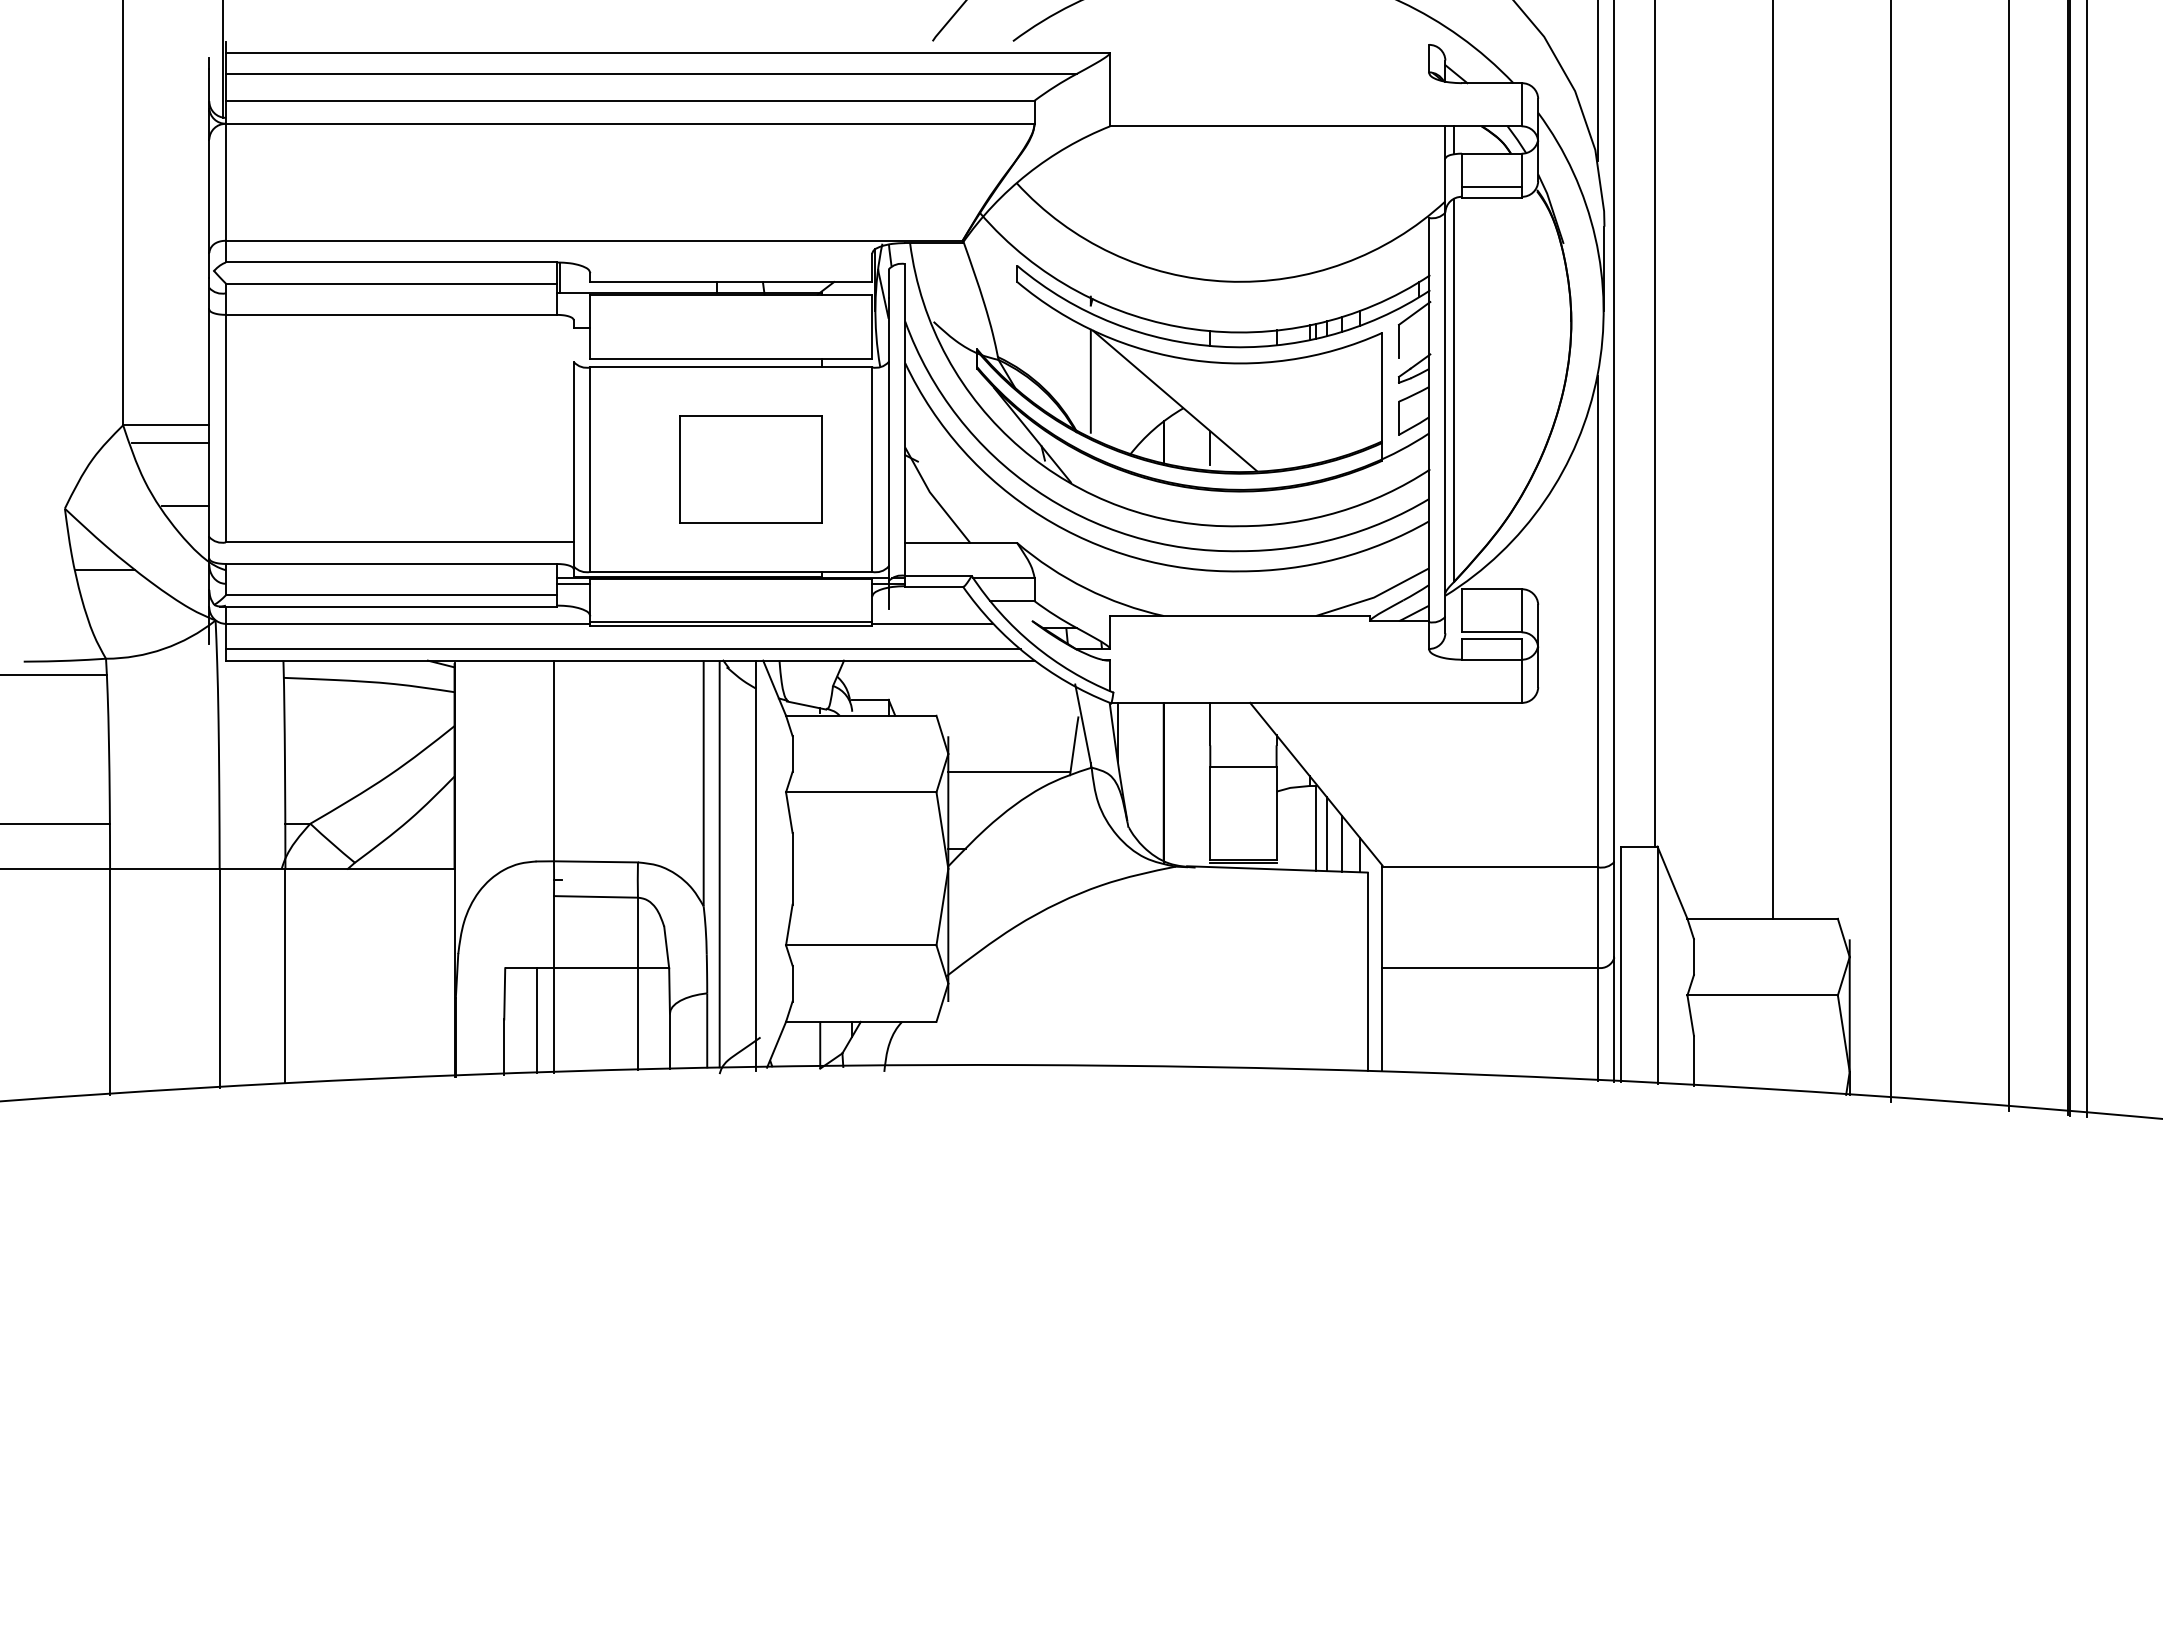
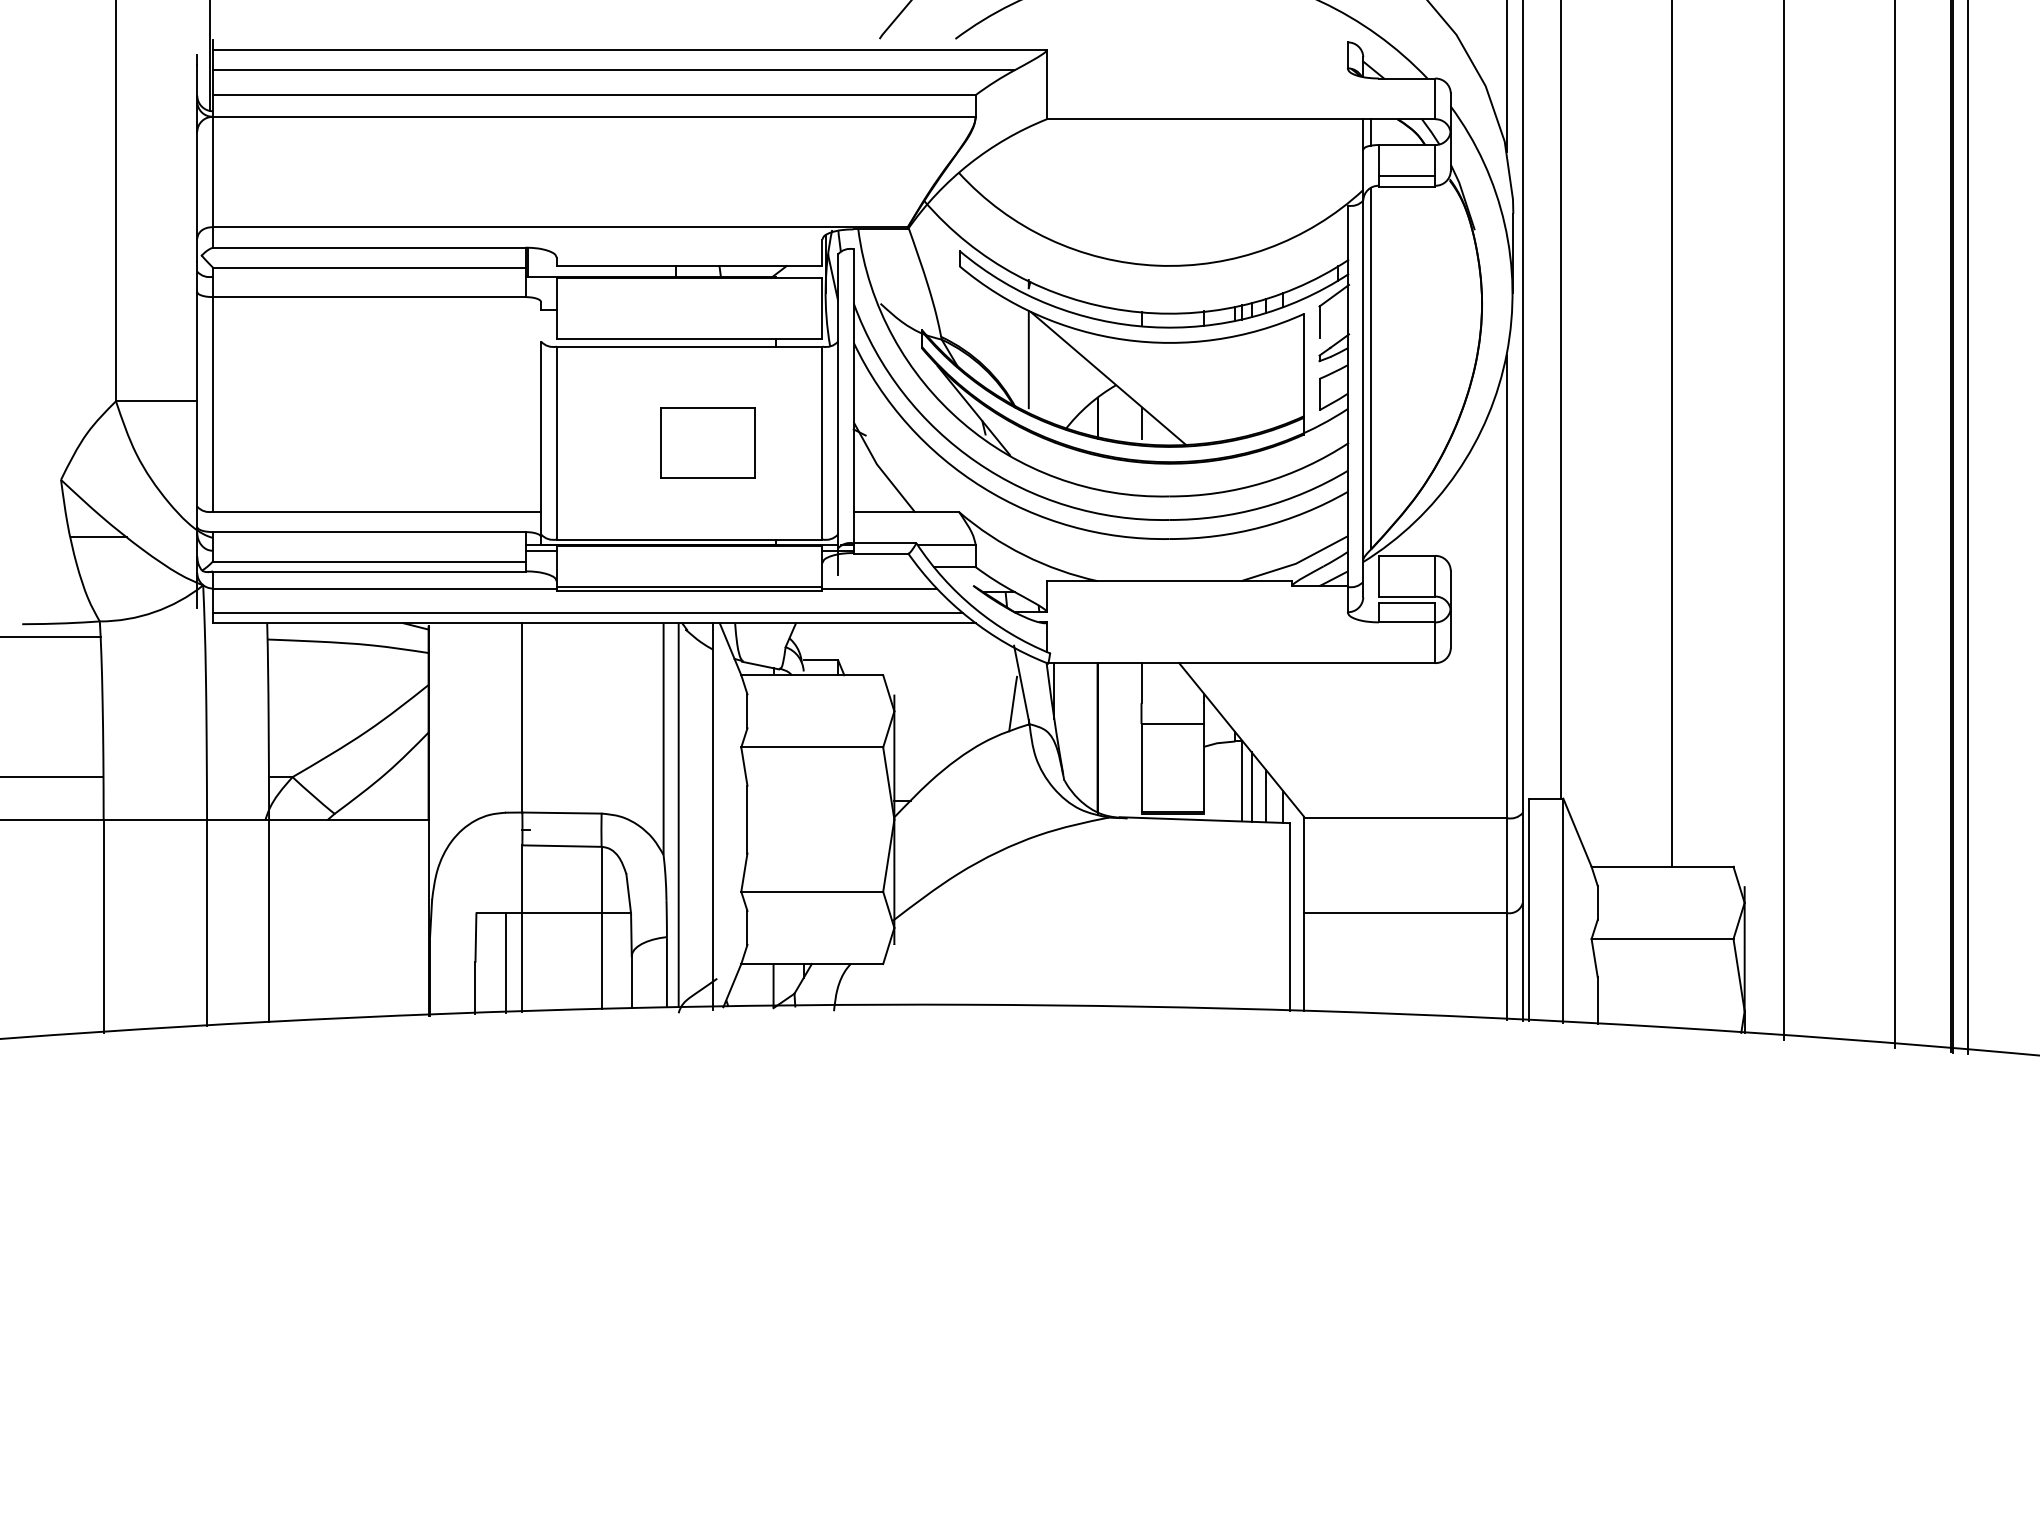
line: (170, 443) -> (160, 418), removed
part: (750, 469) -> (707, 442), size x0.7
line: (185, 506) -> (174, 477), removed
line: (1008, 772) -> (951, 728), removed

